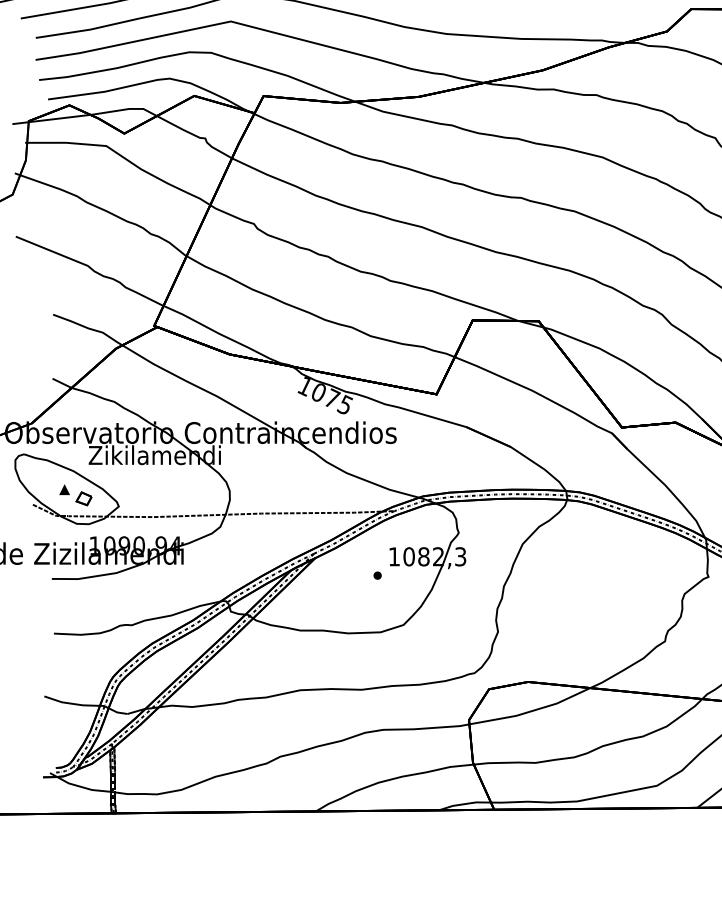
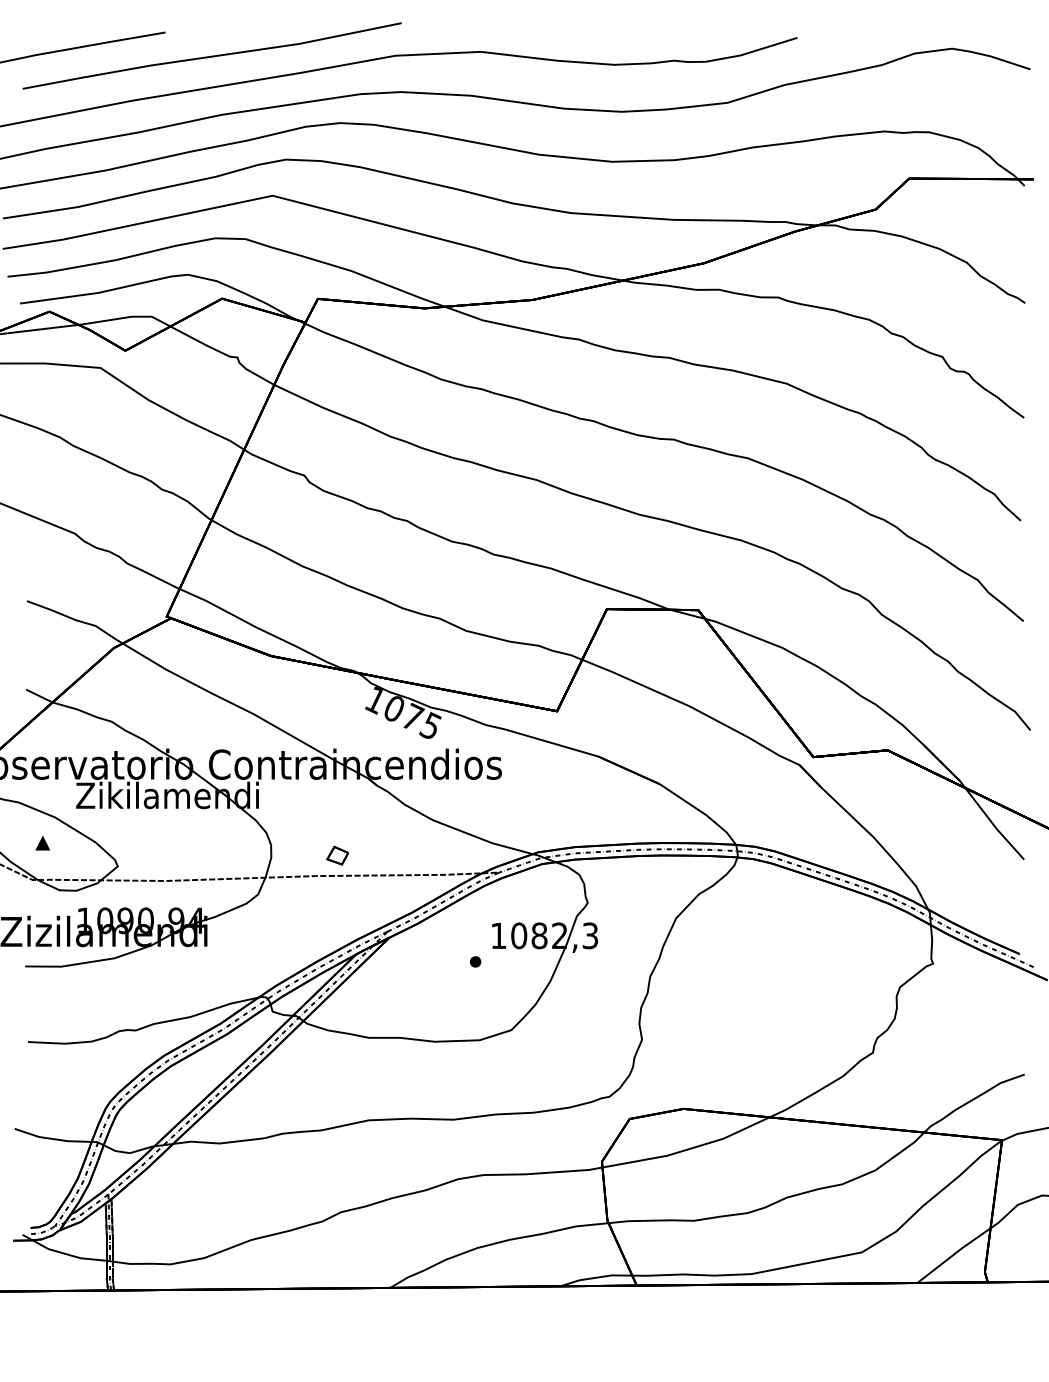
part: (83, 498) -> (337, 855), moved

